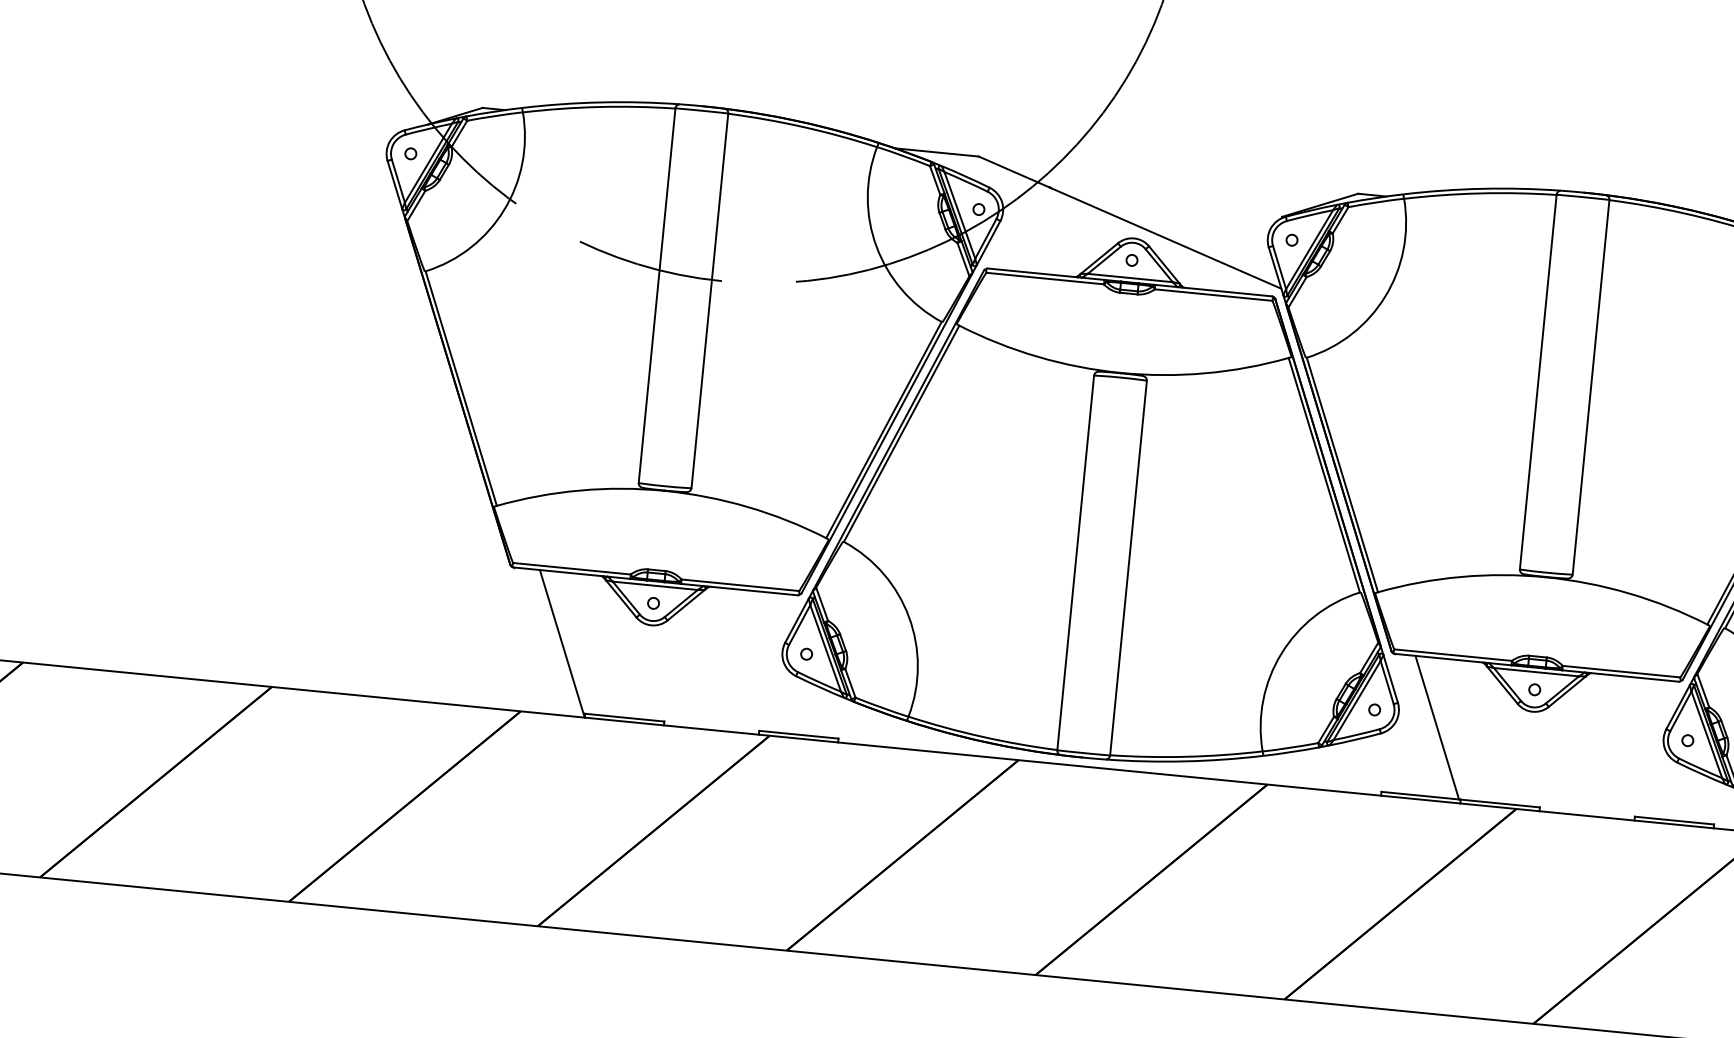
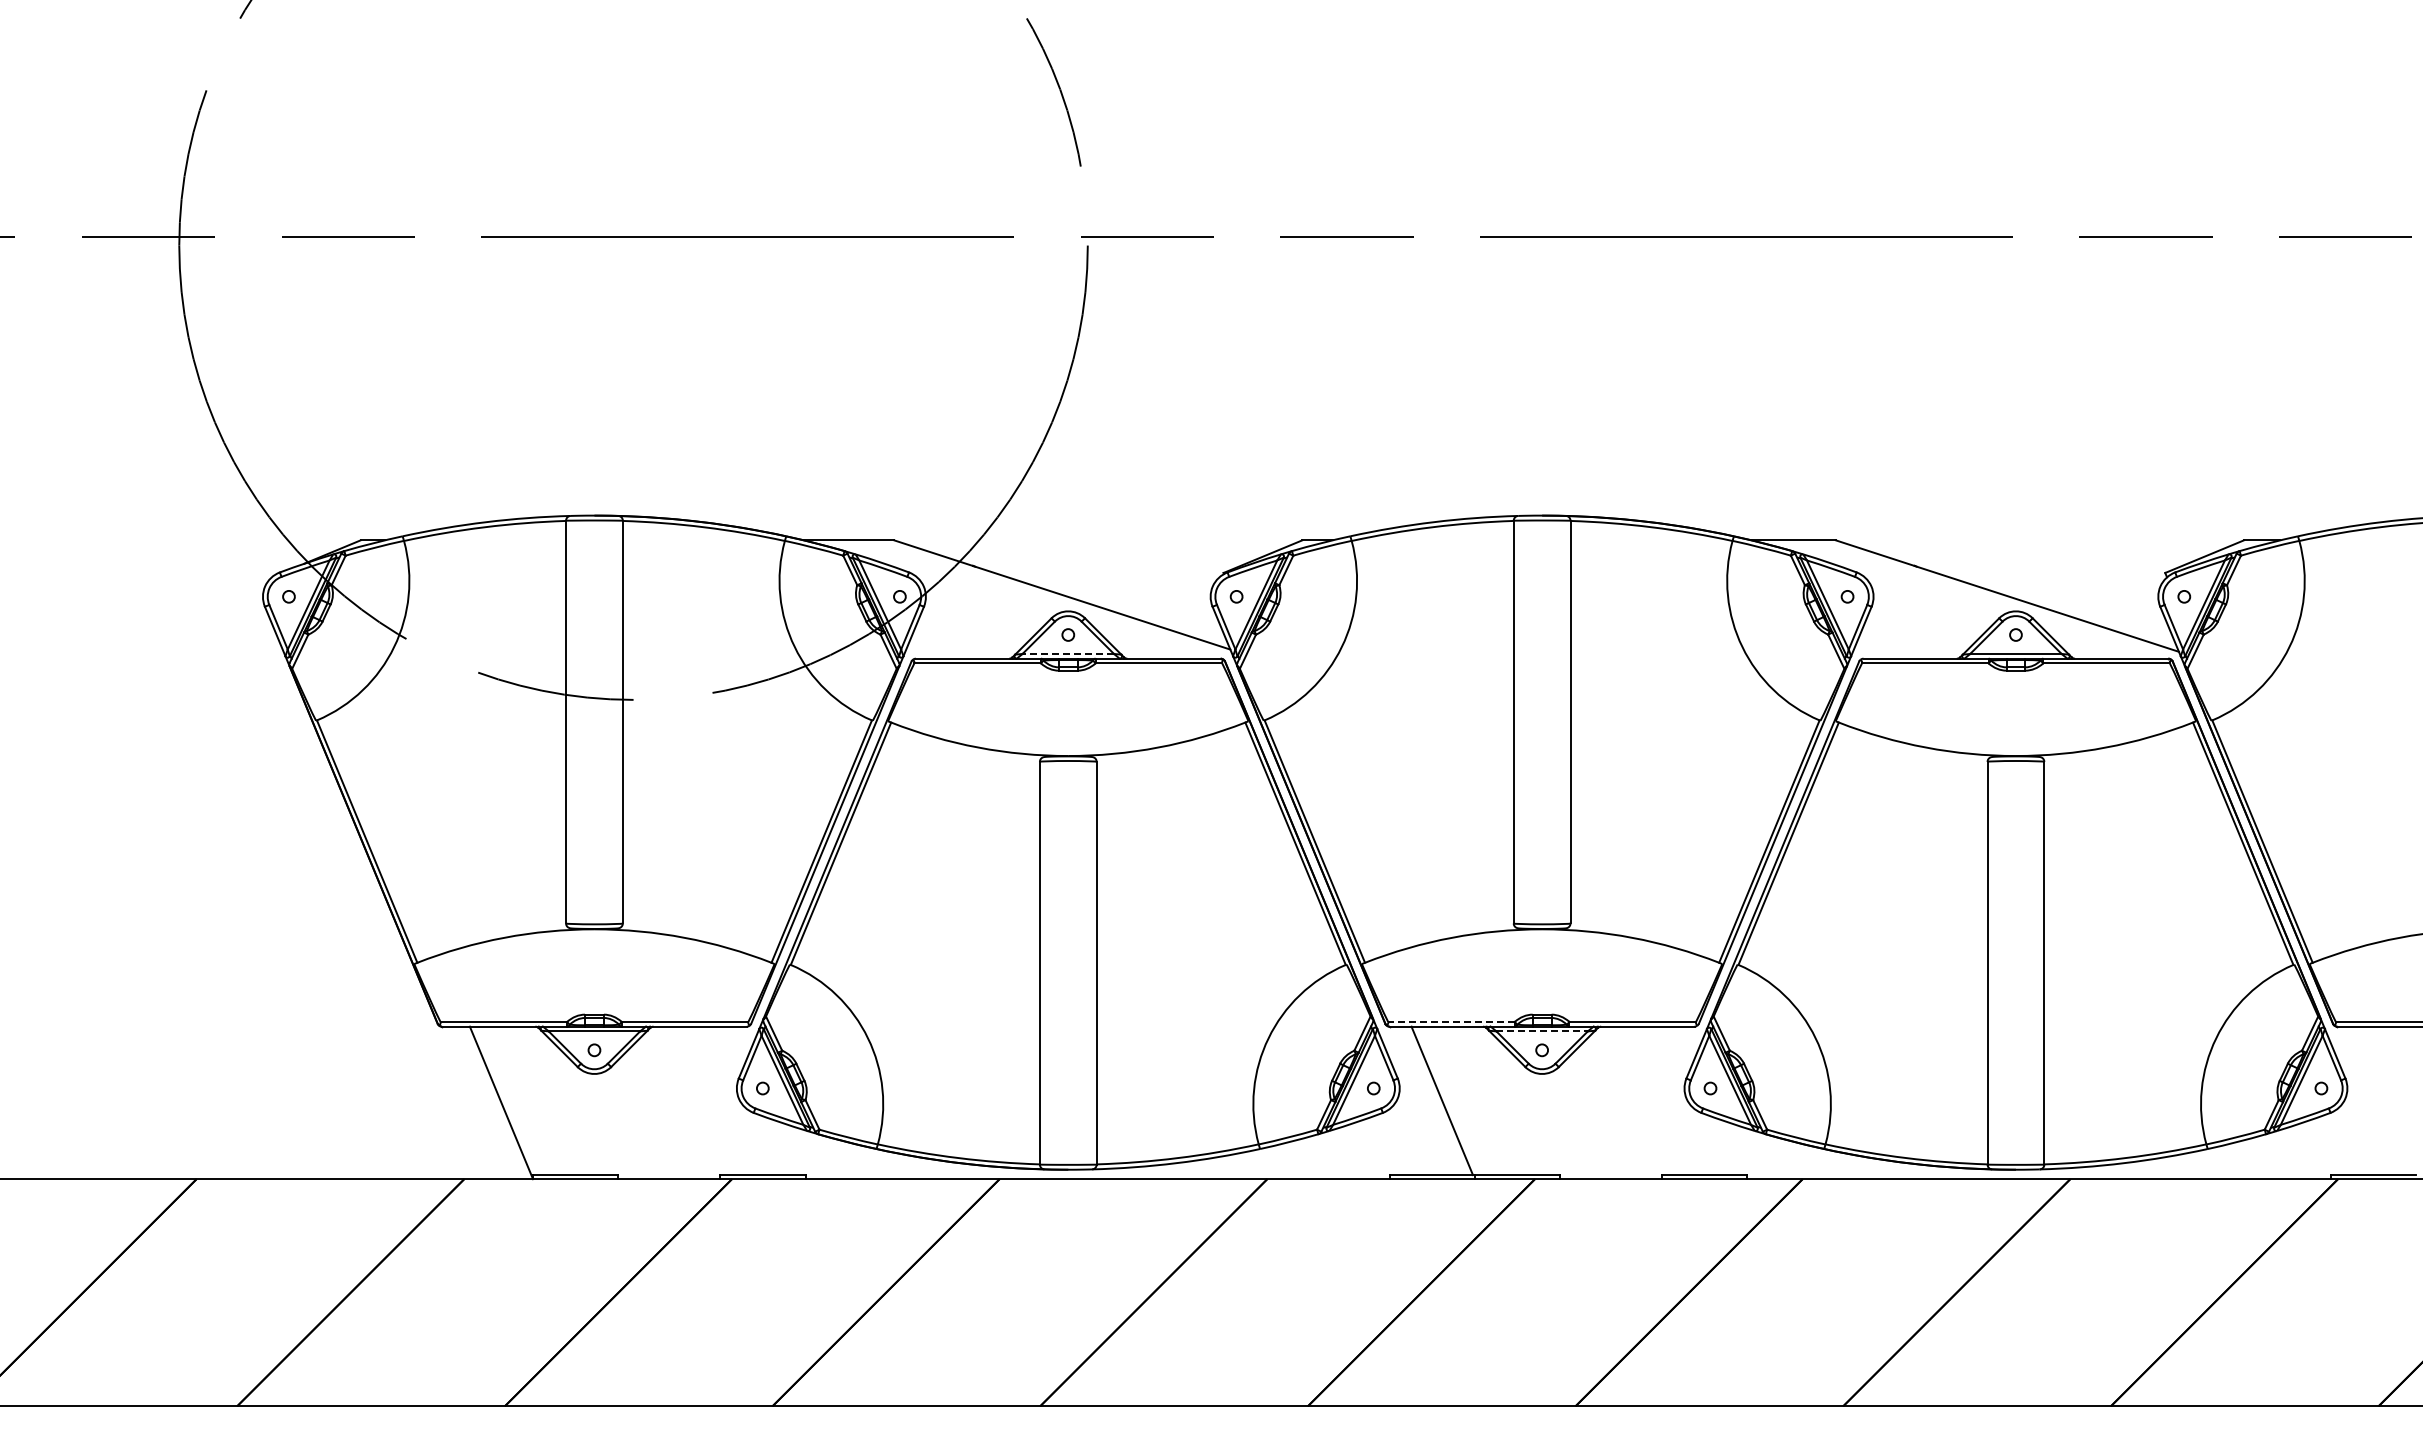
line: (1130, 277) -> (1068, 653), solid -> dashed
line: (1453, 654) -> (1451, 1021), solid -> dashed
line: (1536, 672) -> (1542, 1031), solid -> dashed

